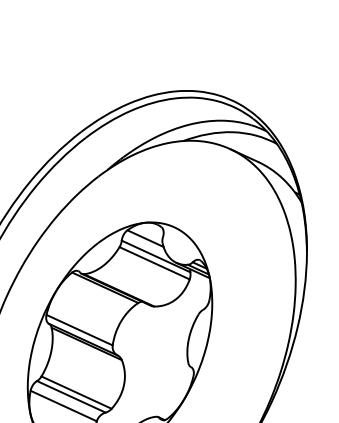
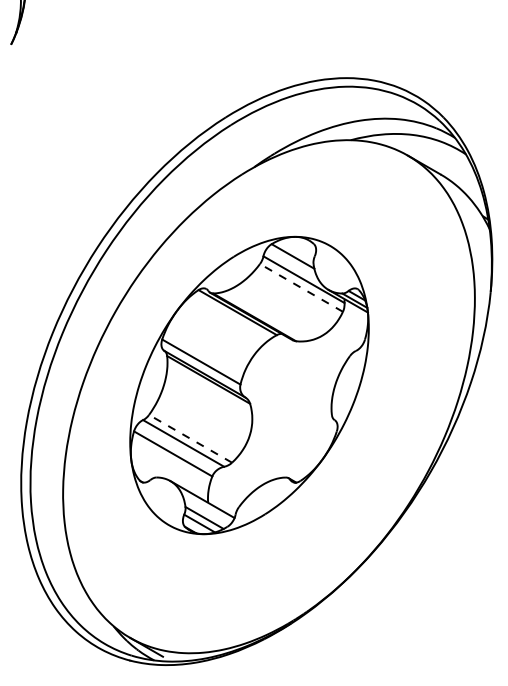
line: (154, 262) -> (301, 287), solid -> dashed
line: (76, 392) -> (190, 438), solid -> dashed

